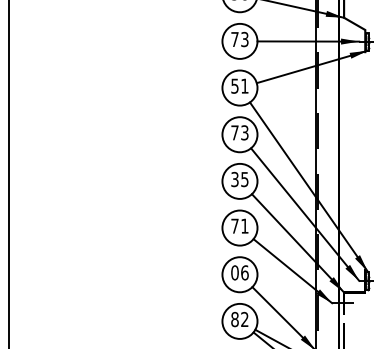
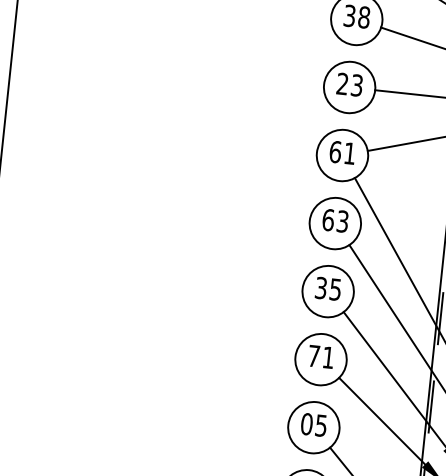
text: (234, 38) -> (342, 82), 73 -> 23
text: (234, 85) -> (334, 150), 51 -> 61
text: (234, 132) -> (327, 219), 73 -> 63
text: (244, 272) -> (320, 425), 06 -> 05

